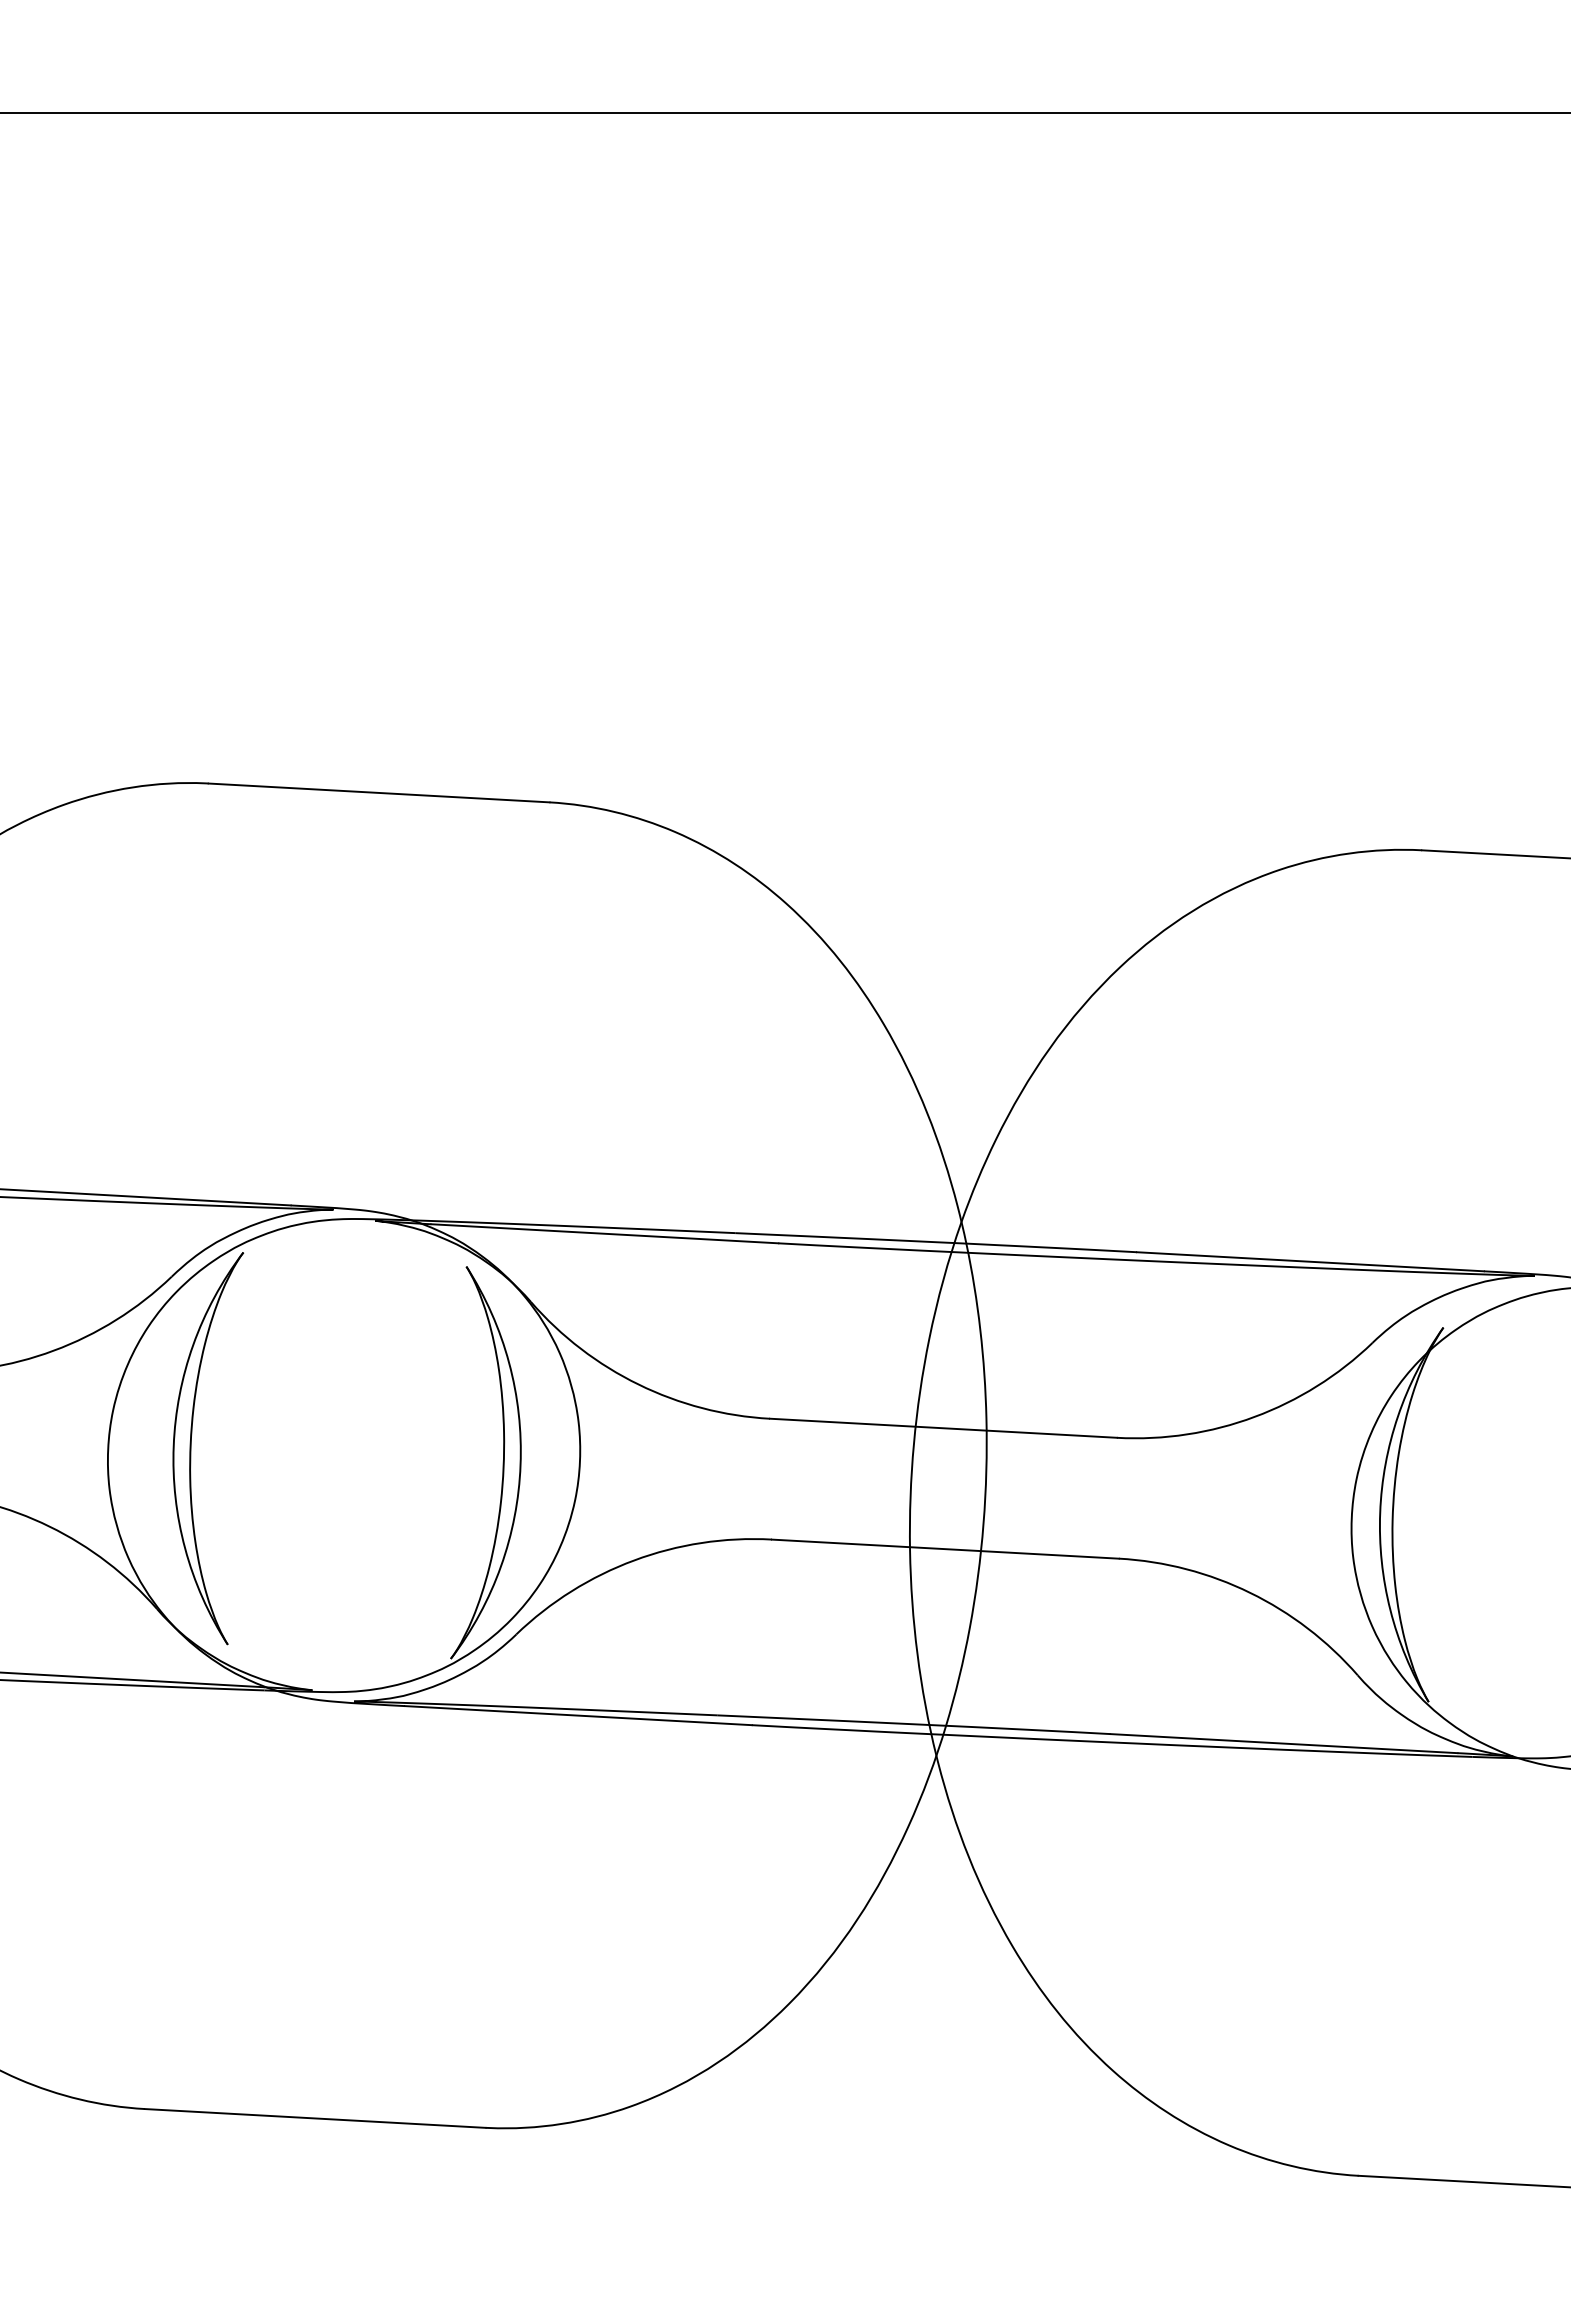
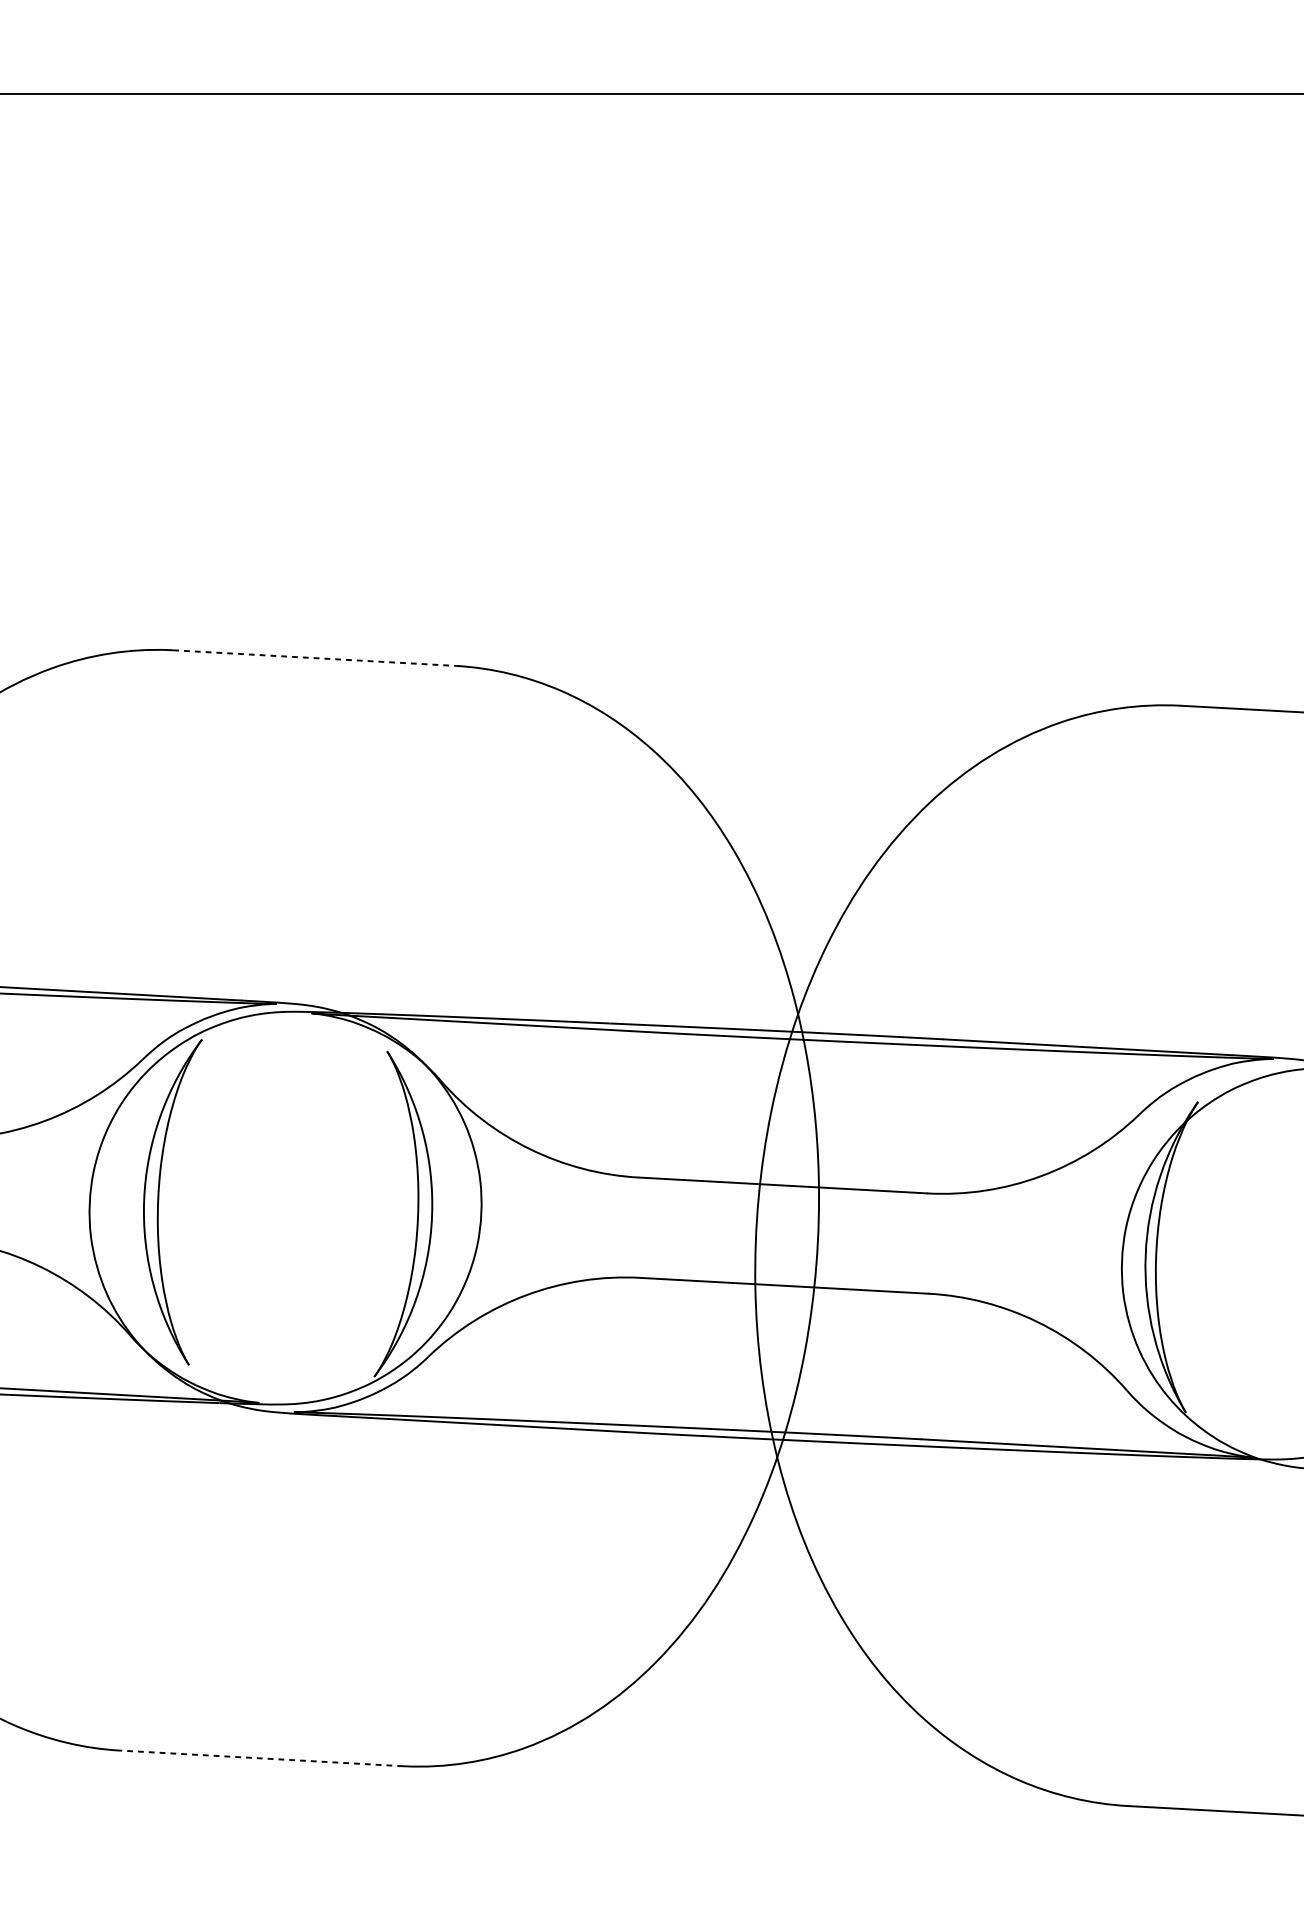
line: (379, 792) -> (314, 657), solid -> dashed
line: (315, 2118) -> (261, 1758), solid -> dashed

